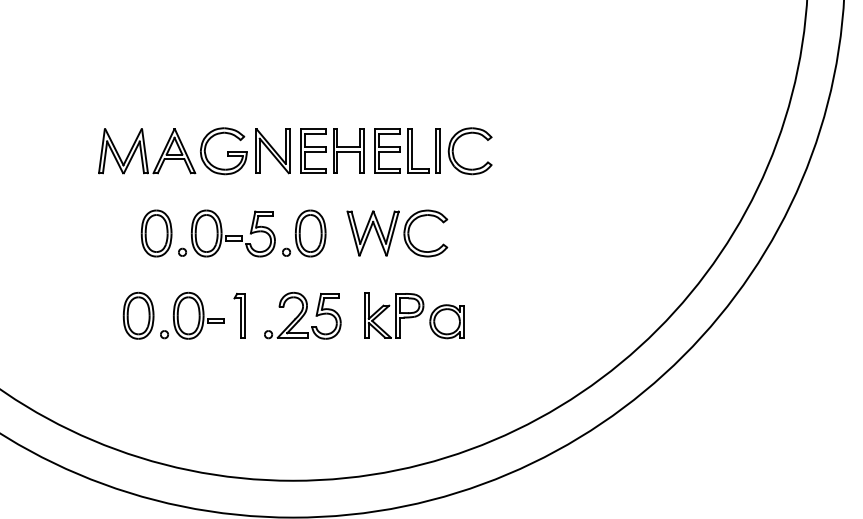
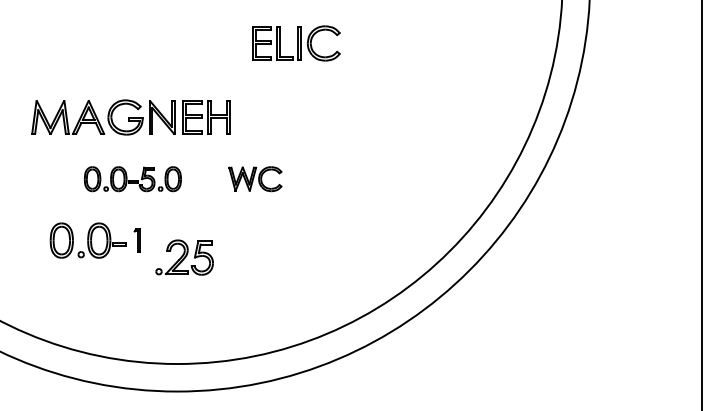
part: (433, 151) -> (296, 43), moved
part: (233, 234) -> (132, 179), size x0.7
part: (397, 234) -> (255, 179), size x0.7
part: (239, 315) -> (137, 240), size x0.7
part: (302, 315) -> (184, 257), moved
part: (413, 315) -> (267, 240), removed

